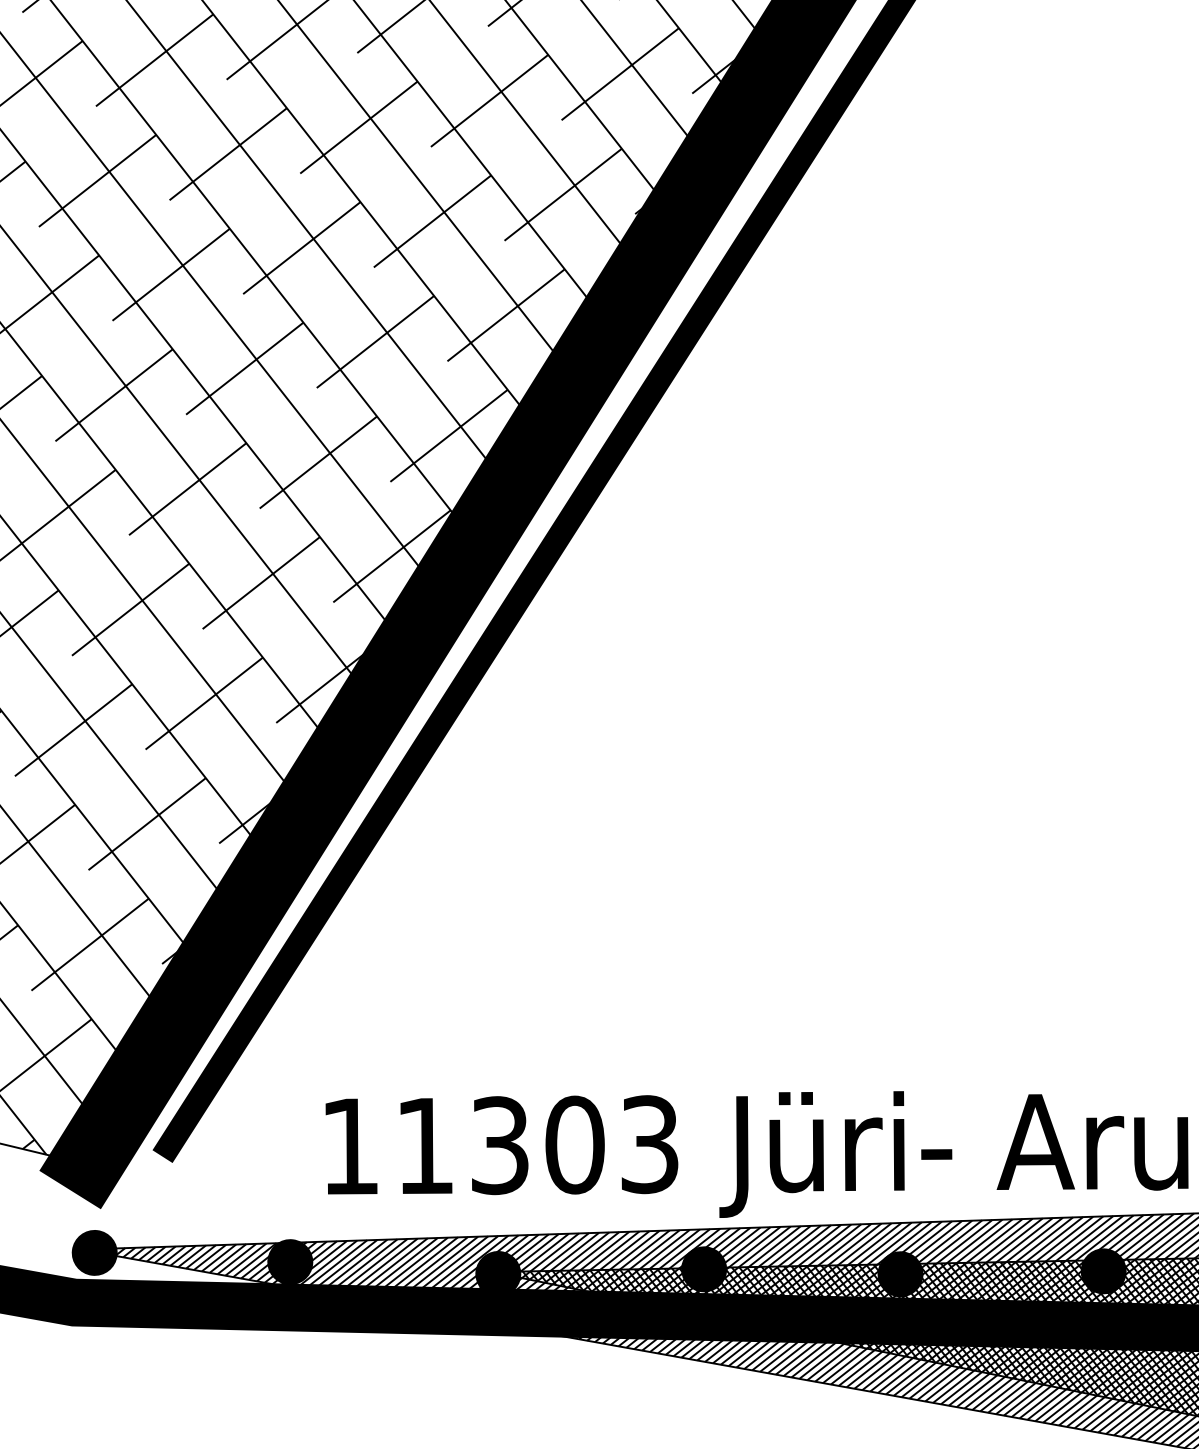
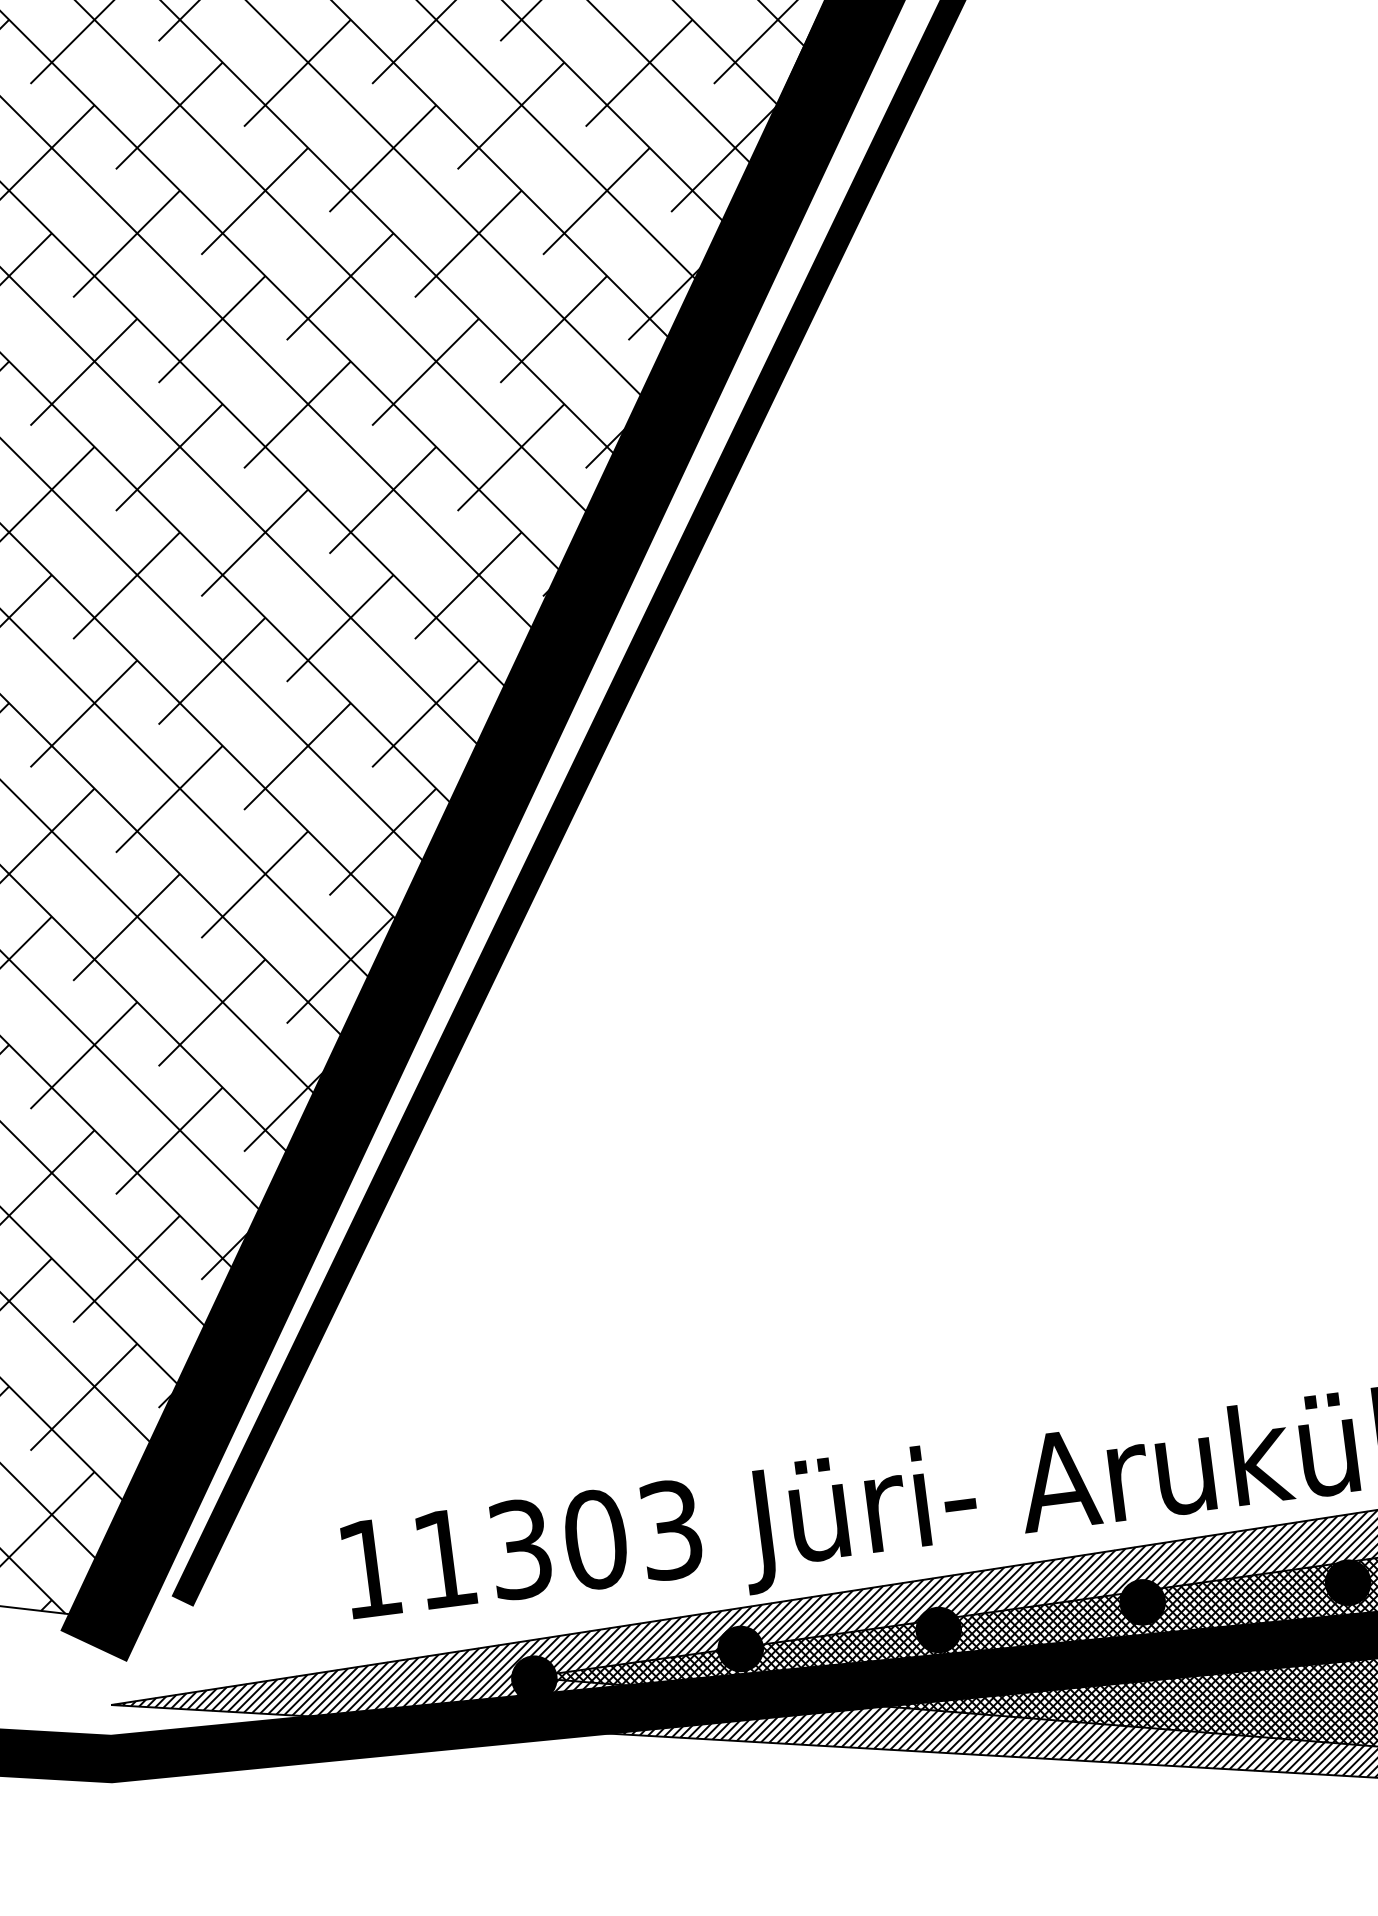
fill: (94, 1252) -> (125, 1706), removed
fill: (290, 1261) -> (323, 1691), removed

